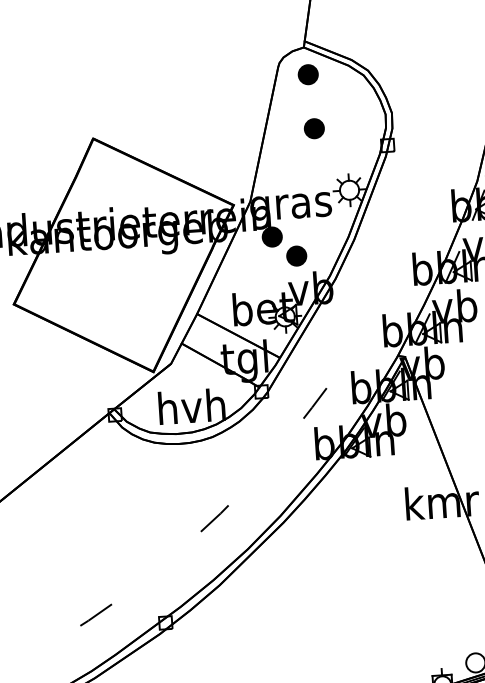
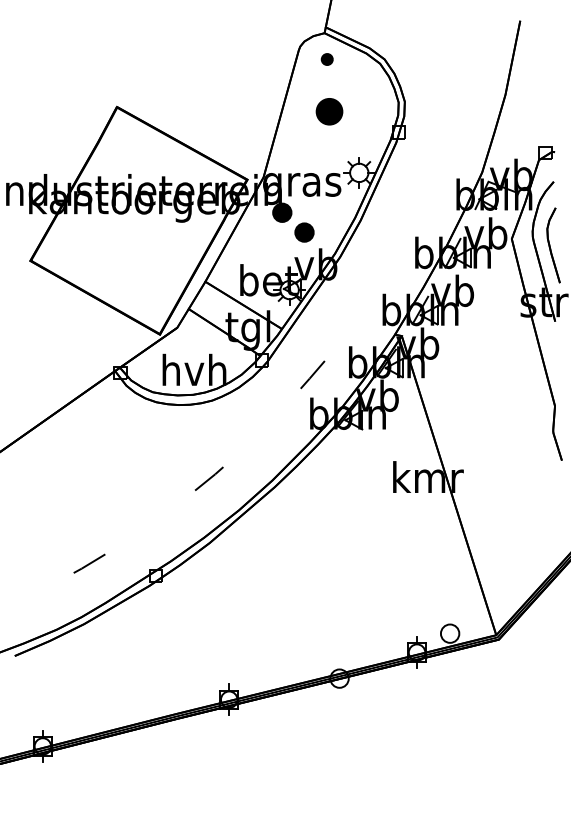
part: (308, 74) -> (327, 59), size x0.6
part: (314, 128) -> (329, 111), size x1.4

